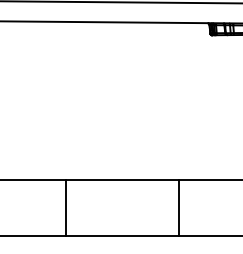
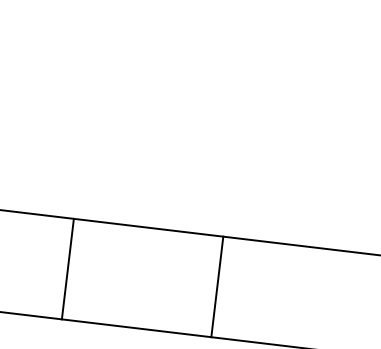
line: (66, 207) -> (68, 267), moved
line: (179, 207) -> (217, 285), moved

